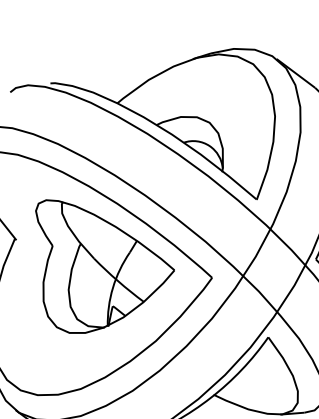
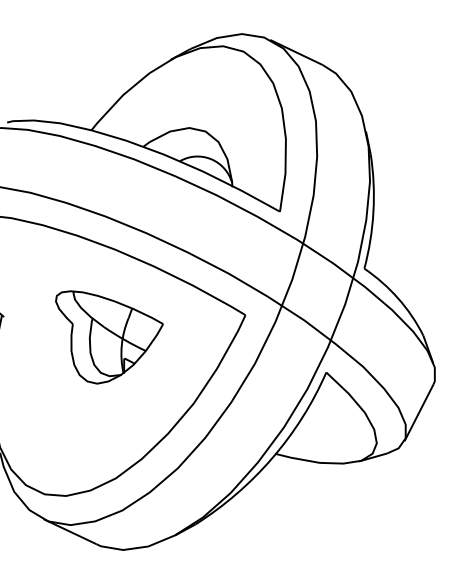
part: (98, 273) -> (109, 337), size x0.6

